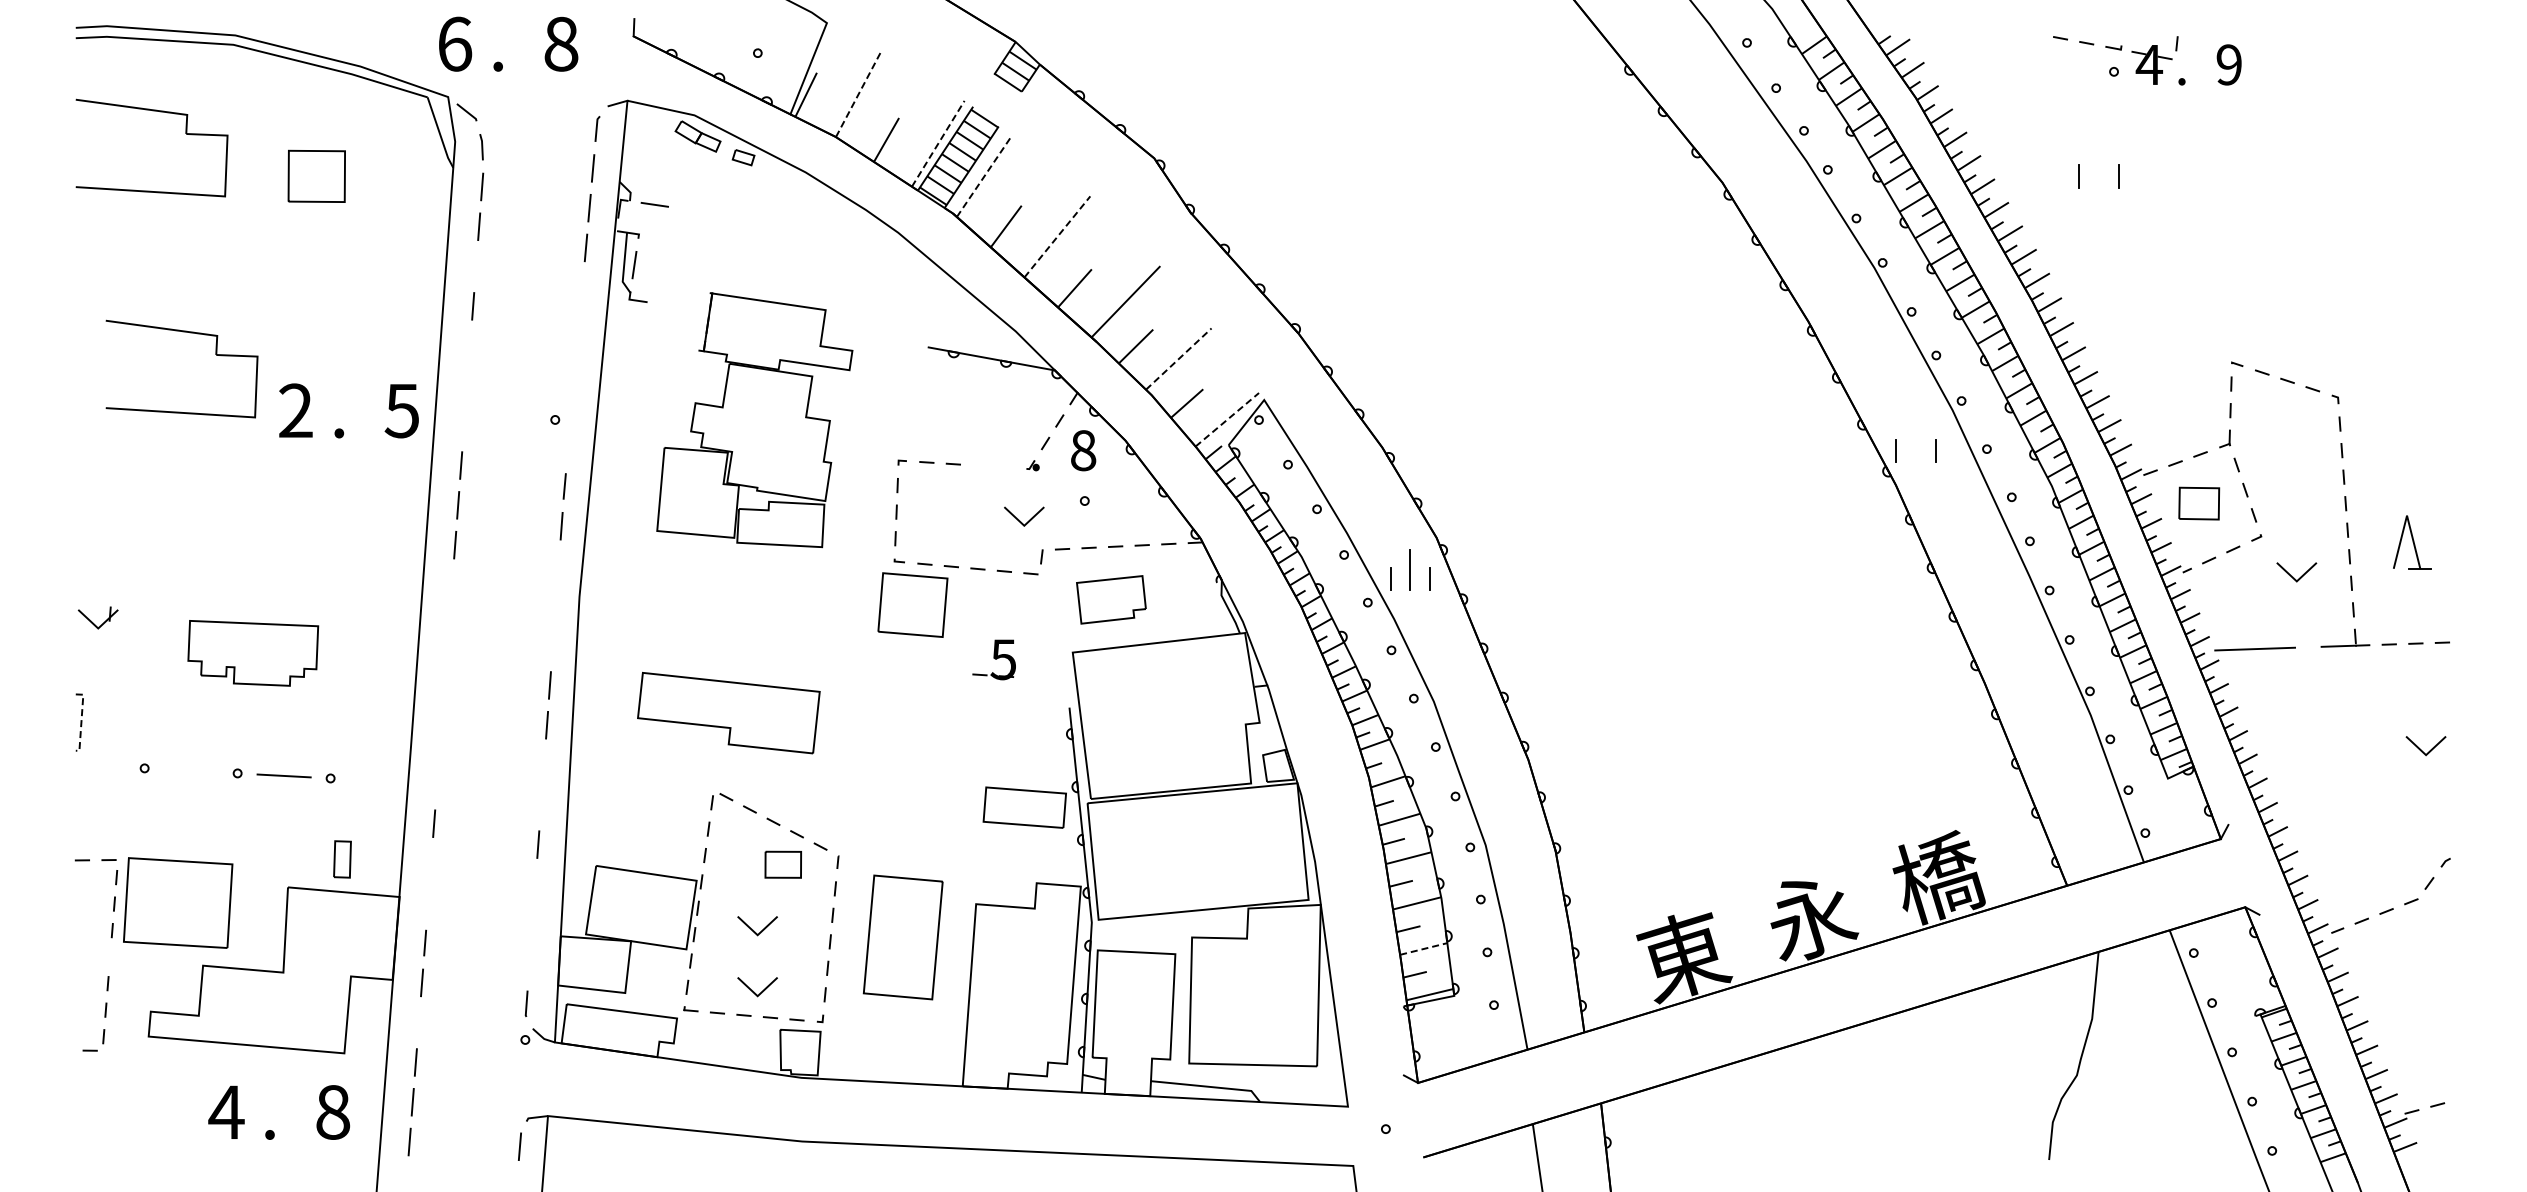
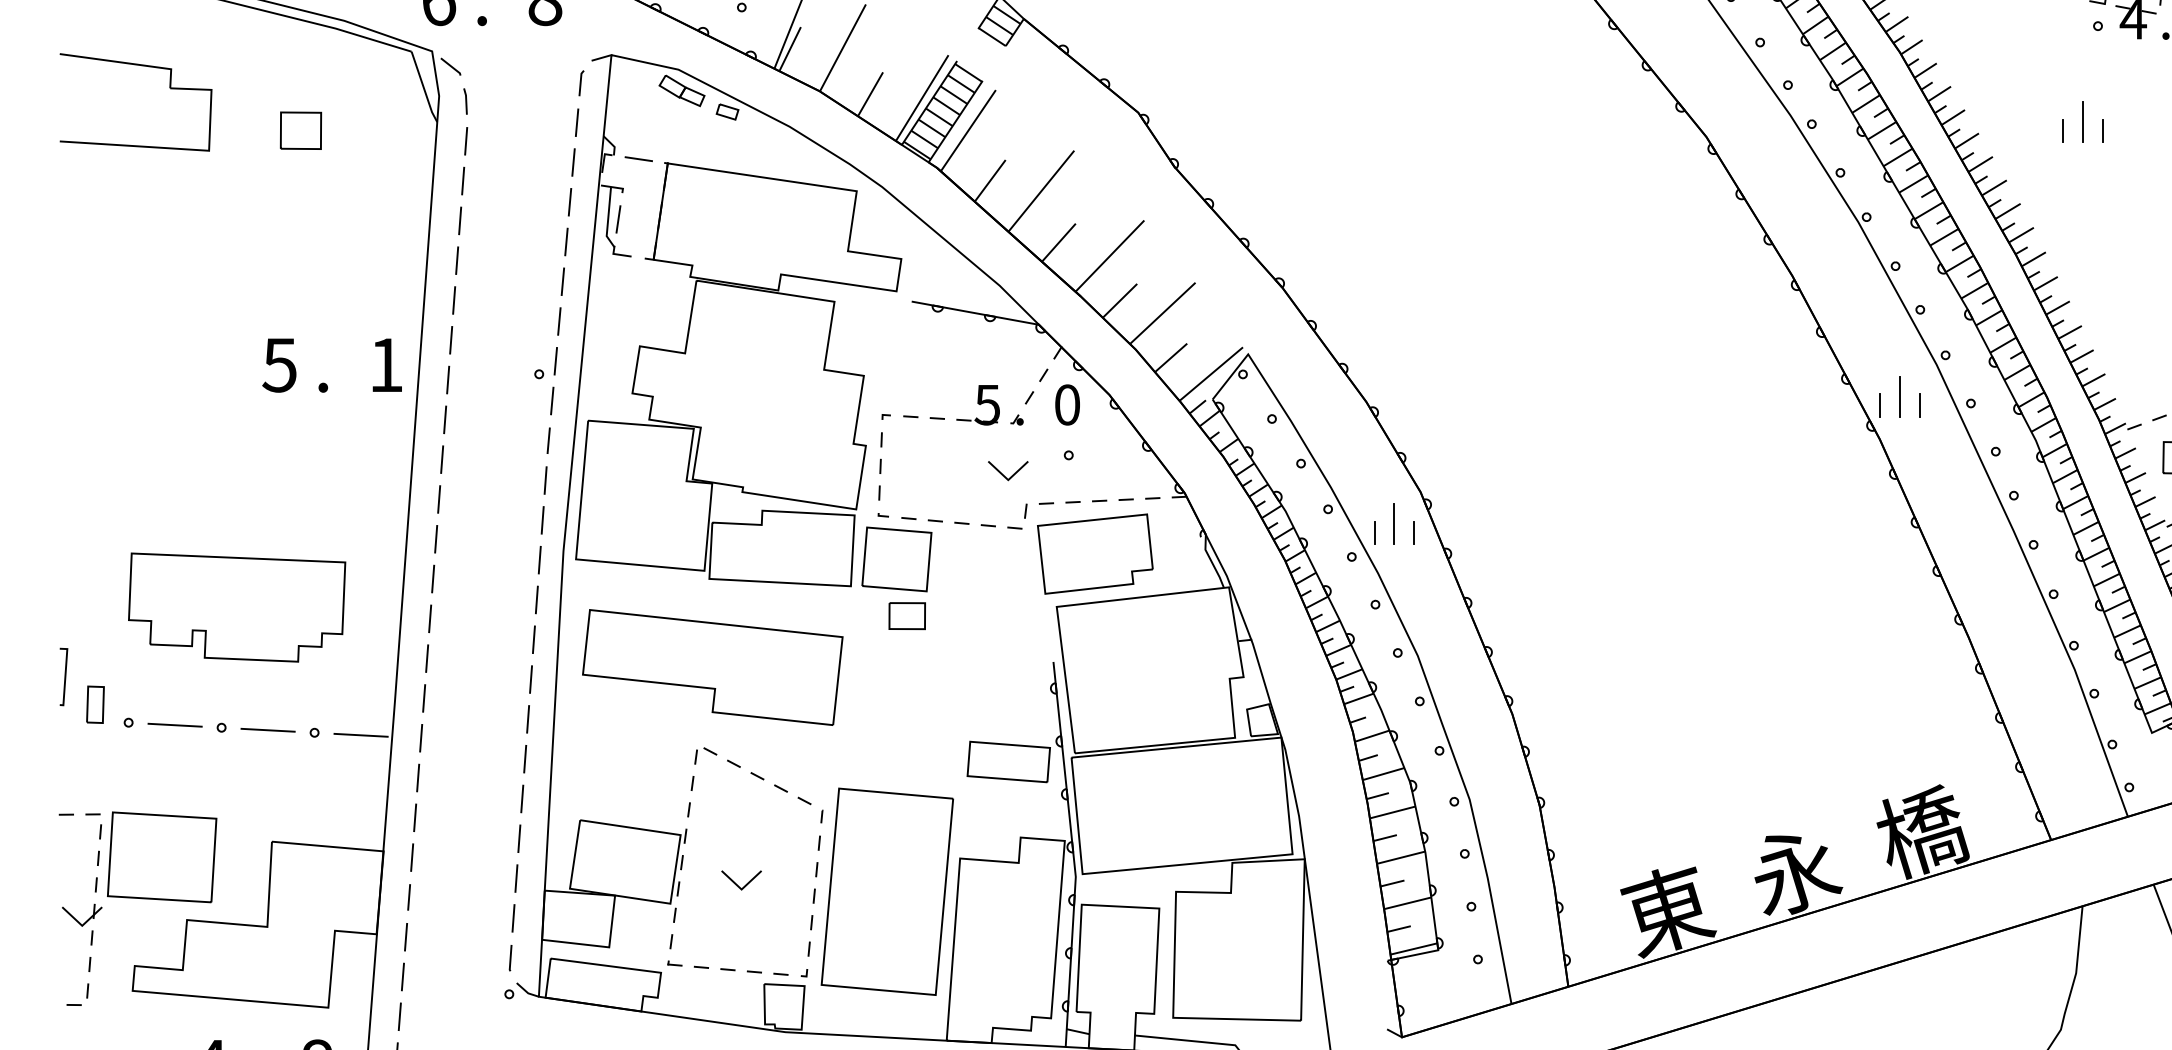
line: (859, 93) -> (843, 47), dashed -> solid
line: (938, 143) -> (922, 97), dashed -> solid
line: (2098, 167) -> (2082, 121), added
line: (984, 175) -> (968, 129), dashed -> solid
part: (317, 176) -> (301, 130), size x0.71
line: (1057, 236) -> (1041, 190), dashed -> solid
line: (476, 266) -> (460, 220), added
line: (582, 287) -> (566, 241), added
line: (578, 327) -> (562, 281), added
part: (182, 332) -> (166, 286), removed
line: (470, 345) -> (454, 299), added
line: (1178, 359) -> (1162, 313), dashed -> solid
line: (575, 366) -> (559, 320), added
line: (467, 385) -> (451, 339), added
line: (571, 406) -> (555, 360), added
text: (295, 410) -> (279, 364), 2 -> 5
text: (401, 411) -> (385, 365), 5 -> 1
part: (754, 419) -> (738, 373), size x1.67
line: (1227, 419) -> (1211, 373), dashed -> solid
line: (464, 425) -> (448, 379), added
line: (1916, 442) -> (1900, 396), added
line: (568, 446) -> (552, 400), added
text: (1083, 450) -> (1067, 404), 8 -> 0
line: (558, 565) -> (542, 519), added
line: (452, 584) -> (436, 538), added
part: (1111, 599) -> (1095, 553), size x1.67
line: (555, 605) -> (539, 559), added
part: (92, 621) -> (76, 918), moved
line: (449, 624) -> (433, 578), added
line: (552, 645) -> (536, 599), added
part: (253, 653) -> (237, 607), size x1.67
part: (993, 659) -> (977, 404), moved
line: (446, 664) -> (430, 618), added
line: (443, 704) -> (427, 658), added
part: (728, 712) -> (712, 666), size x1.43
line: (81, 721) -> (65, 675), dashed -> solid
line: (440, 743) -> (424, 697), added
line: (543, 764) -> (527, 718), added
line: (190, 770) -> (174, 724), added
line: (376, 780) -> (360, 734), added
line: (437, 783) -> (421, 737), added
line: (541, 804) -> (525, 758), added
part: (342, 859) -> (95, 704), moved
line: (431, 863) -> (415, 817), added
part: (782, 864) -> (906, 615), moved
line: (535, 884) -> (519, 838), added
line: (428, 903) -> (412, 857), added
line: (532, 923) -> (516, 877), added
part: (902, 937) -> (886, 891), size x1.67
line: (1424, 948) -> (1408, 902), dashed -> solid
line: (529, 963) -> (513, 917), added
line: (754, 991) -> (738, 945), removed
line: (418, 1022) -> (402, 976), added

